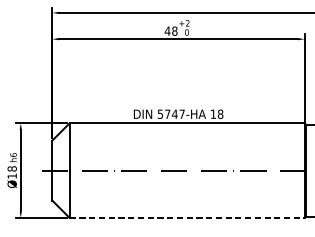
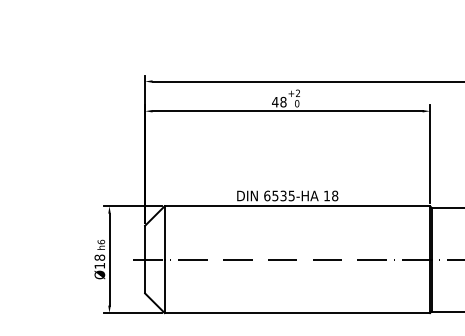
text: (171, 113) -> (279, 195), 5747-HA -> 6535-HA
line: (187, 218) -> (297, 313), dashed -> solid

